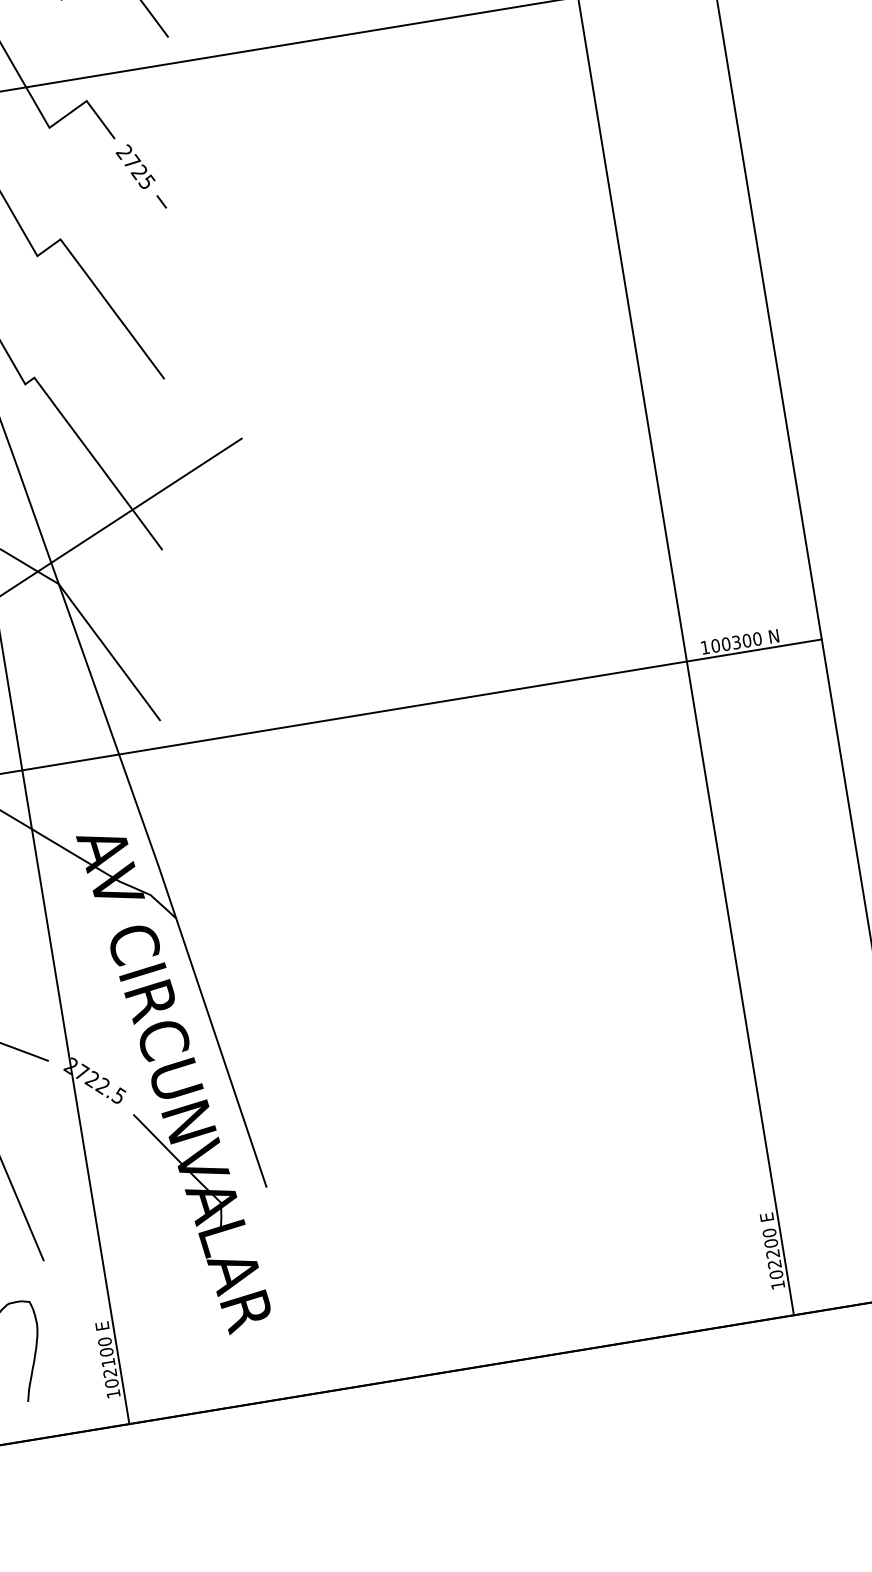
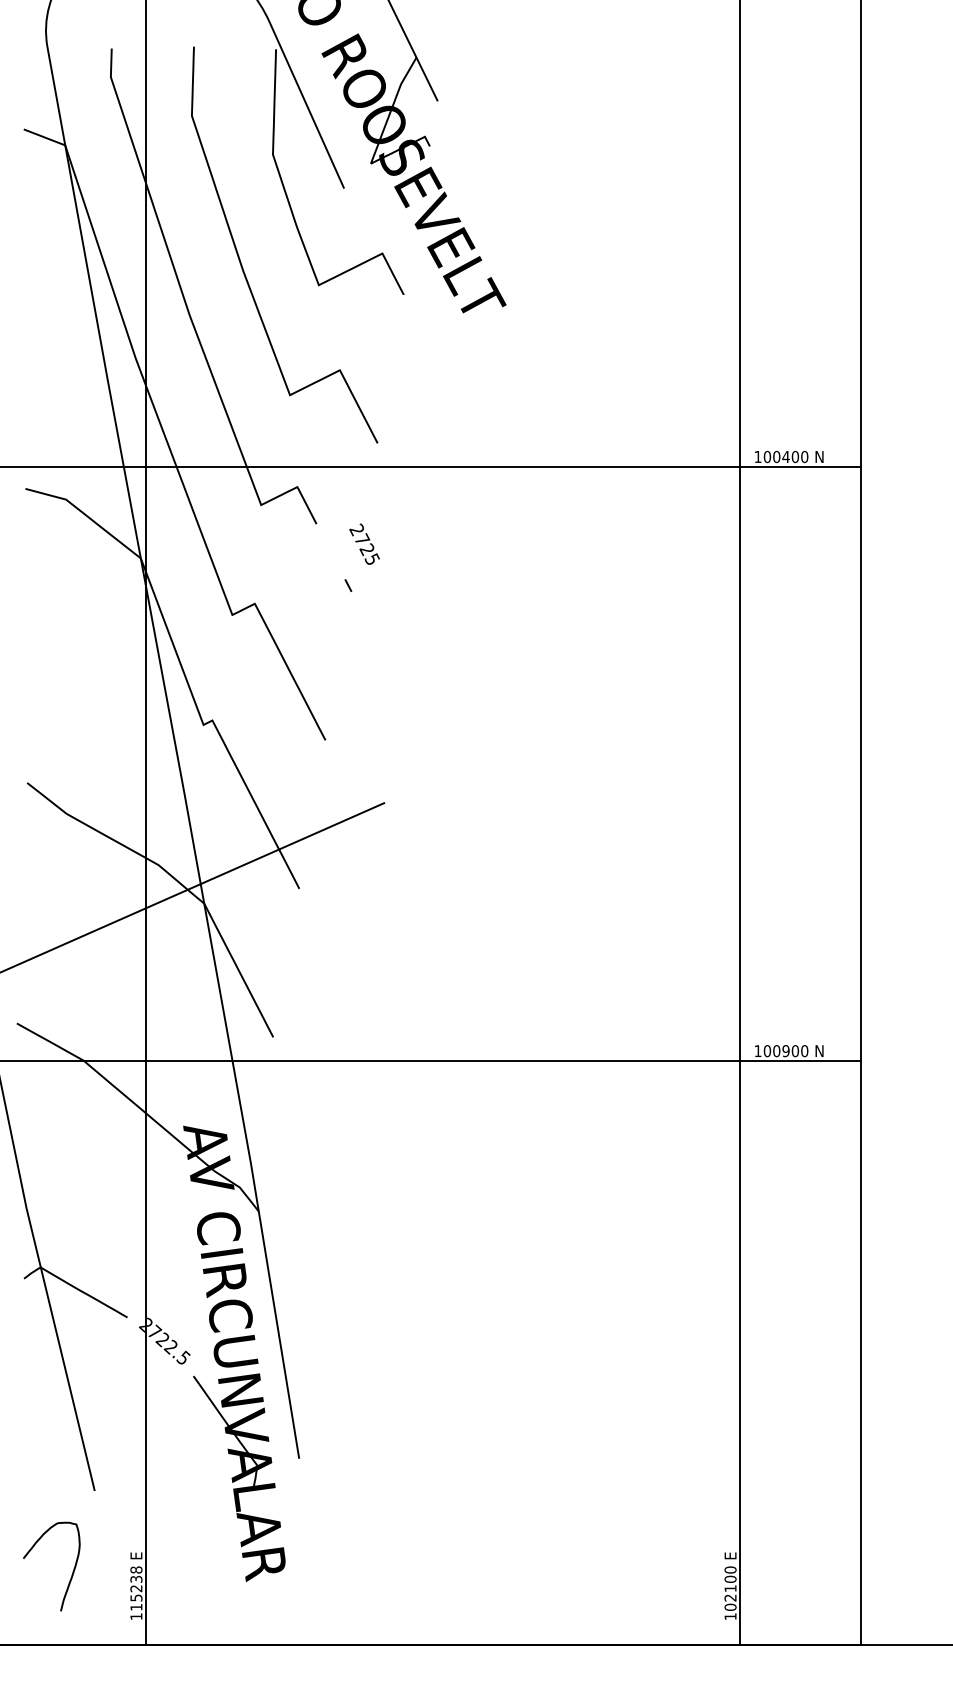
text: (135, 165) -> (364, 543), moved
text: (735, 641) -> (785, 1050), 100300 -> 100900
text: (772, 1253) -> (730, 1588), 102200 -> 102100
text: (108, 1362) -> (136, 1588), 102100 -> 115238

